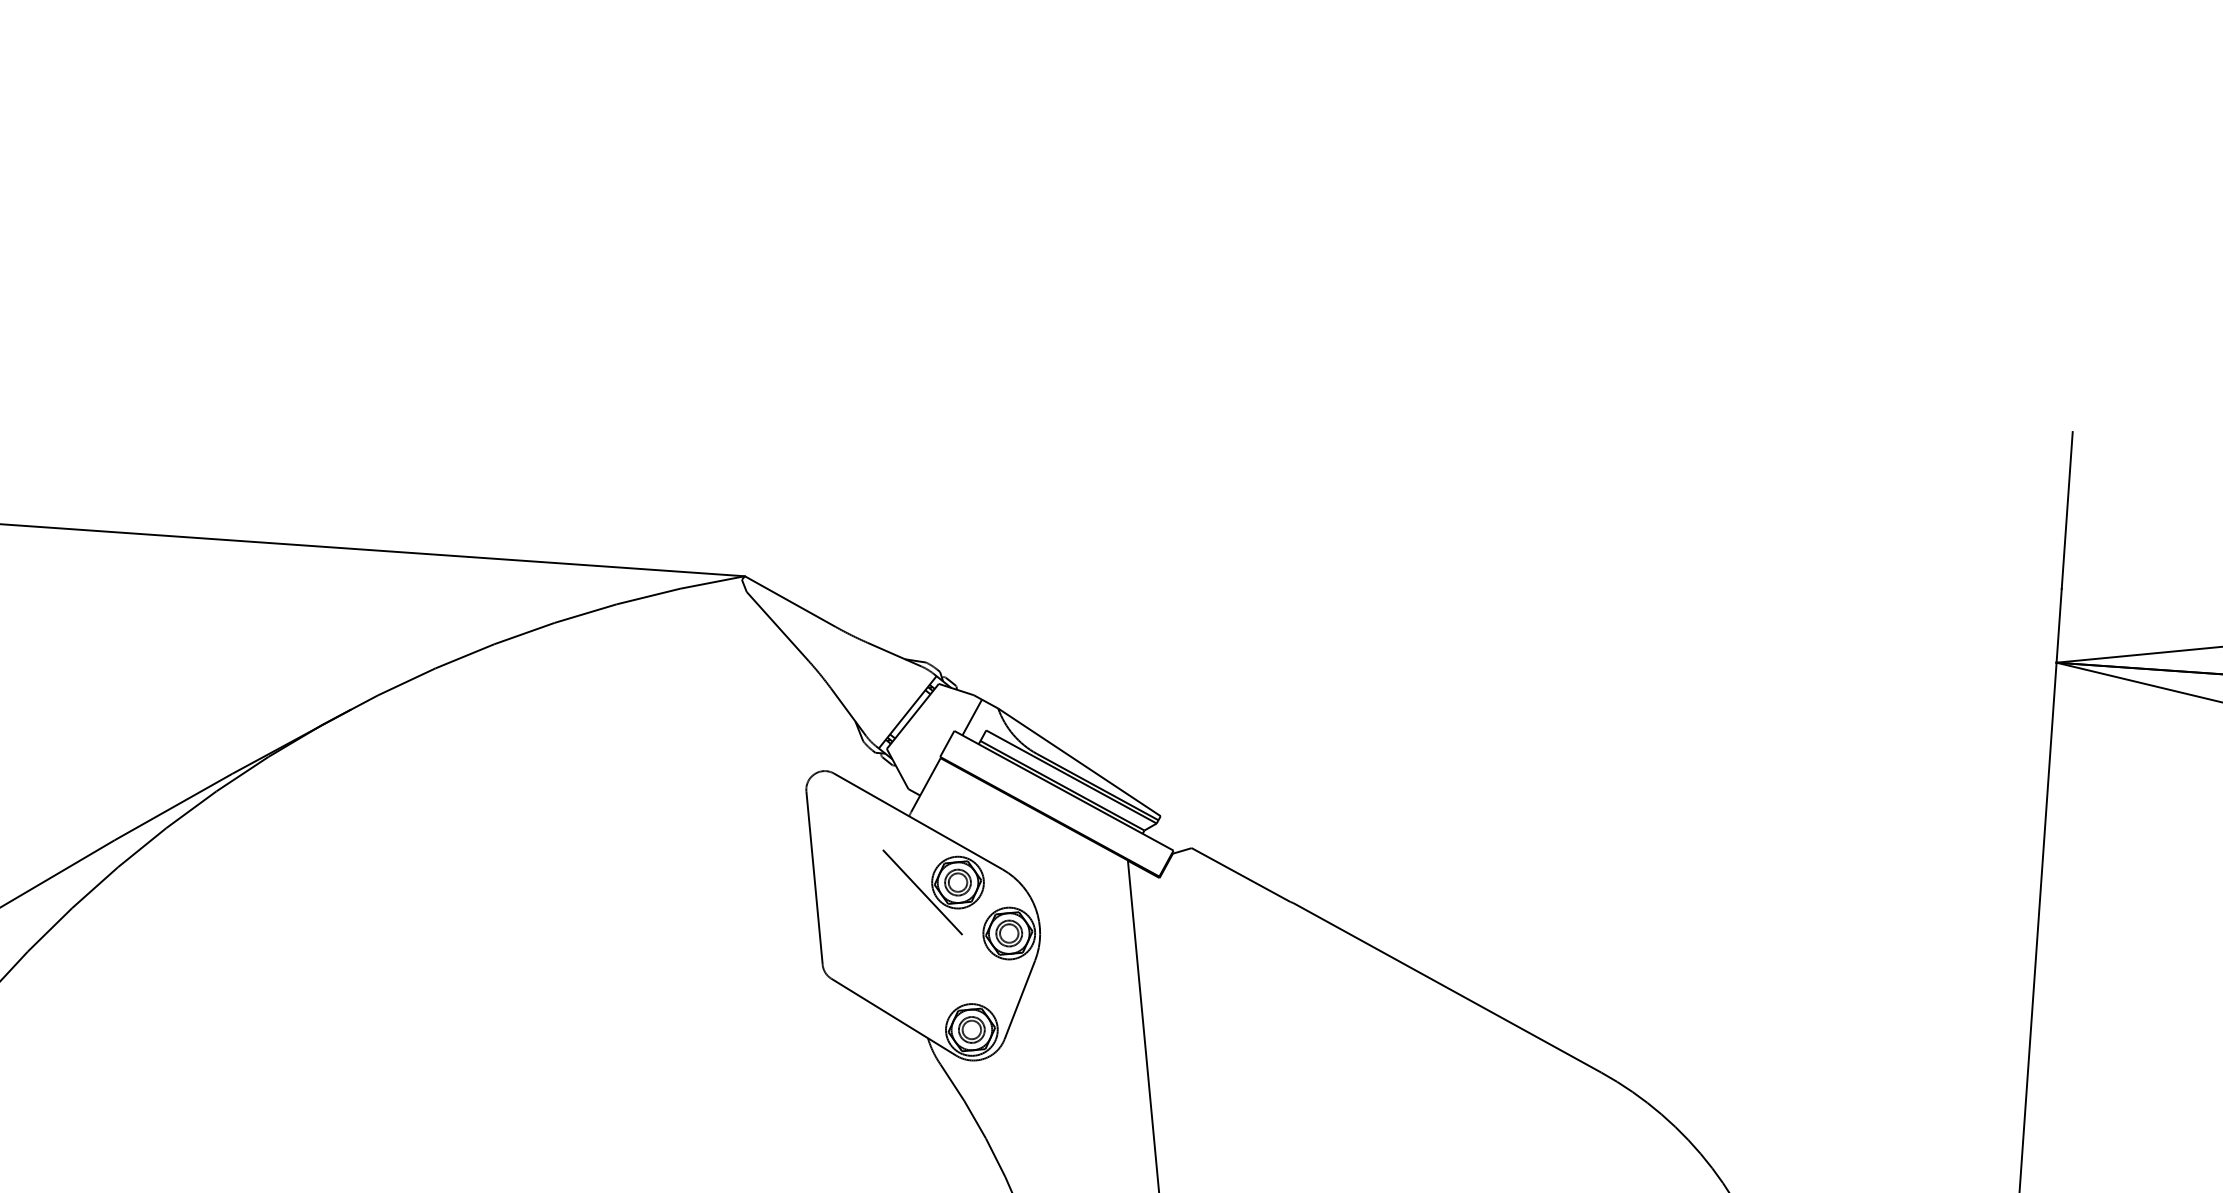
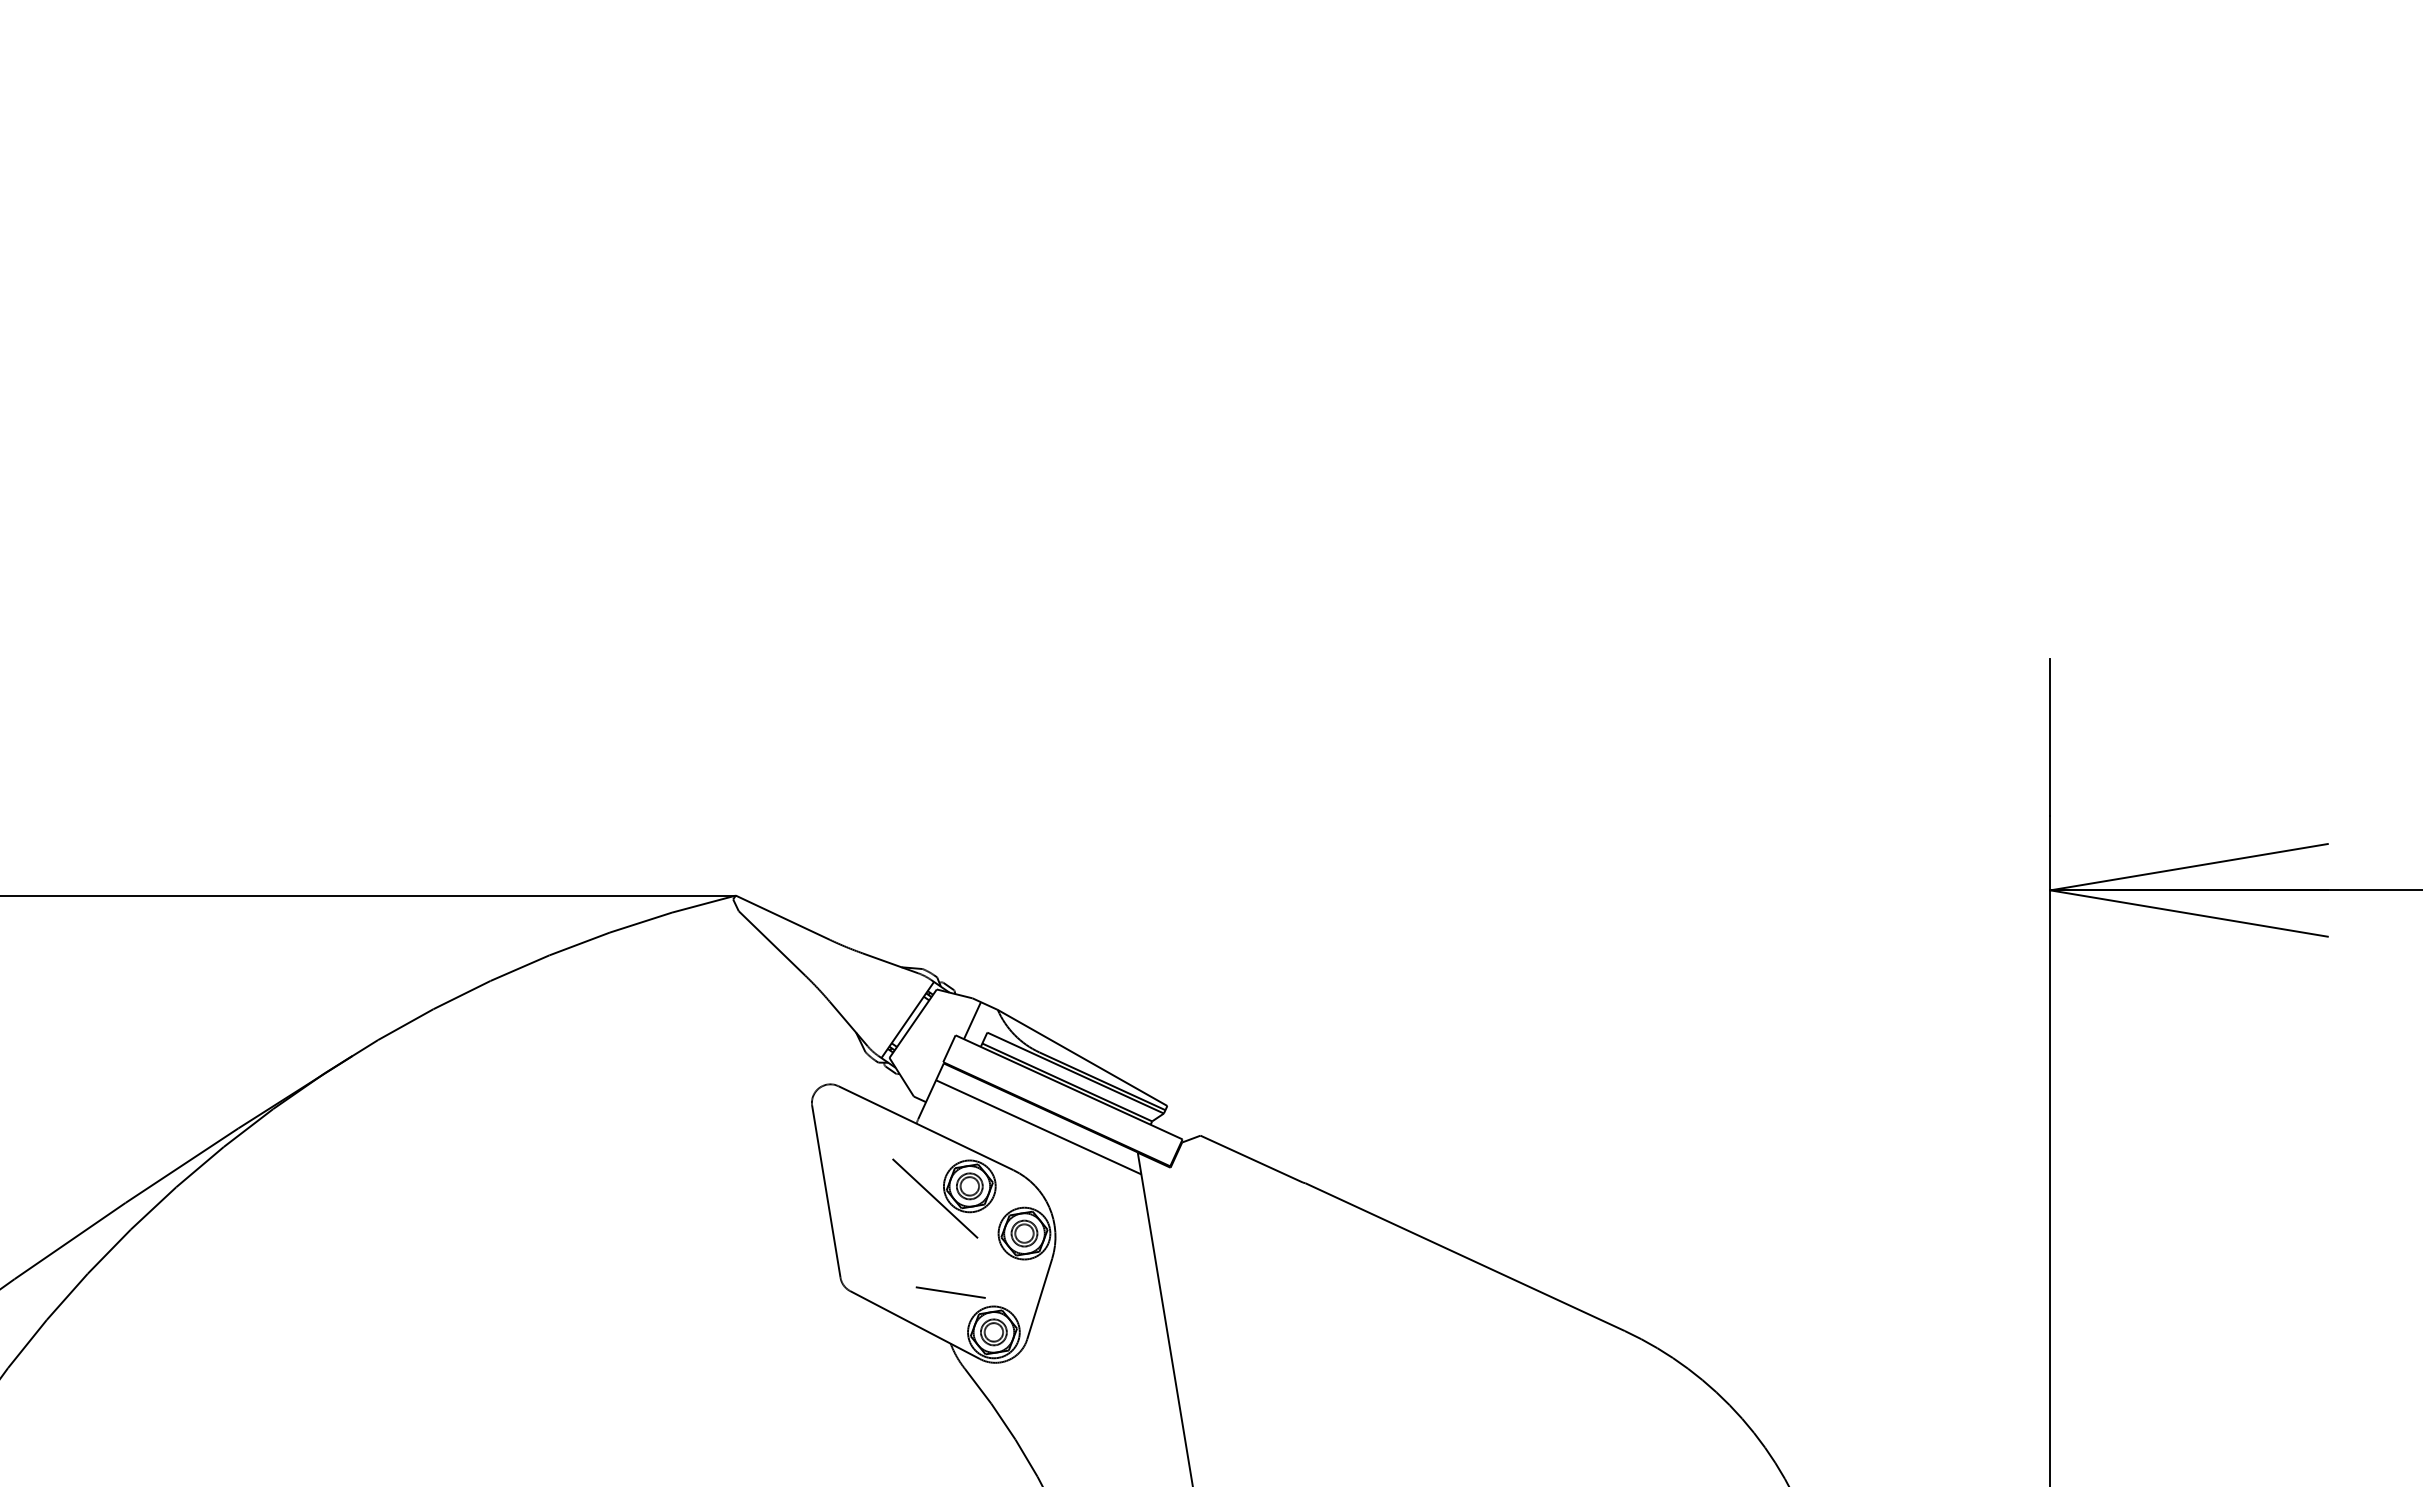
line: (1030, 828) -> (1038, 1127), added
line: (931, 987) -> (950, 1292), added

